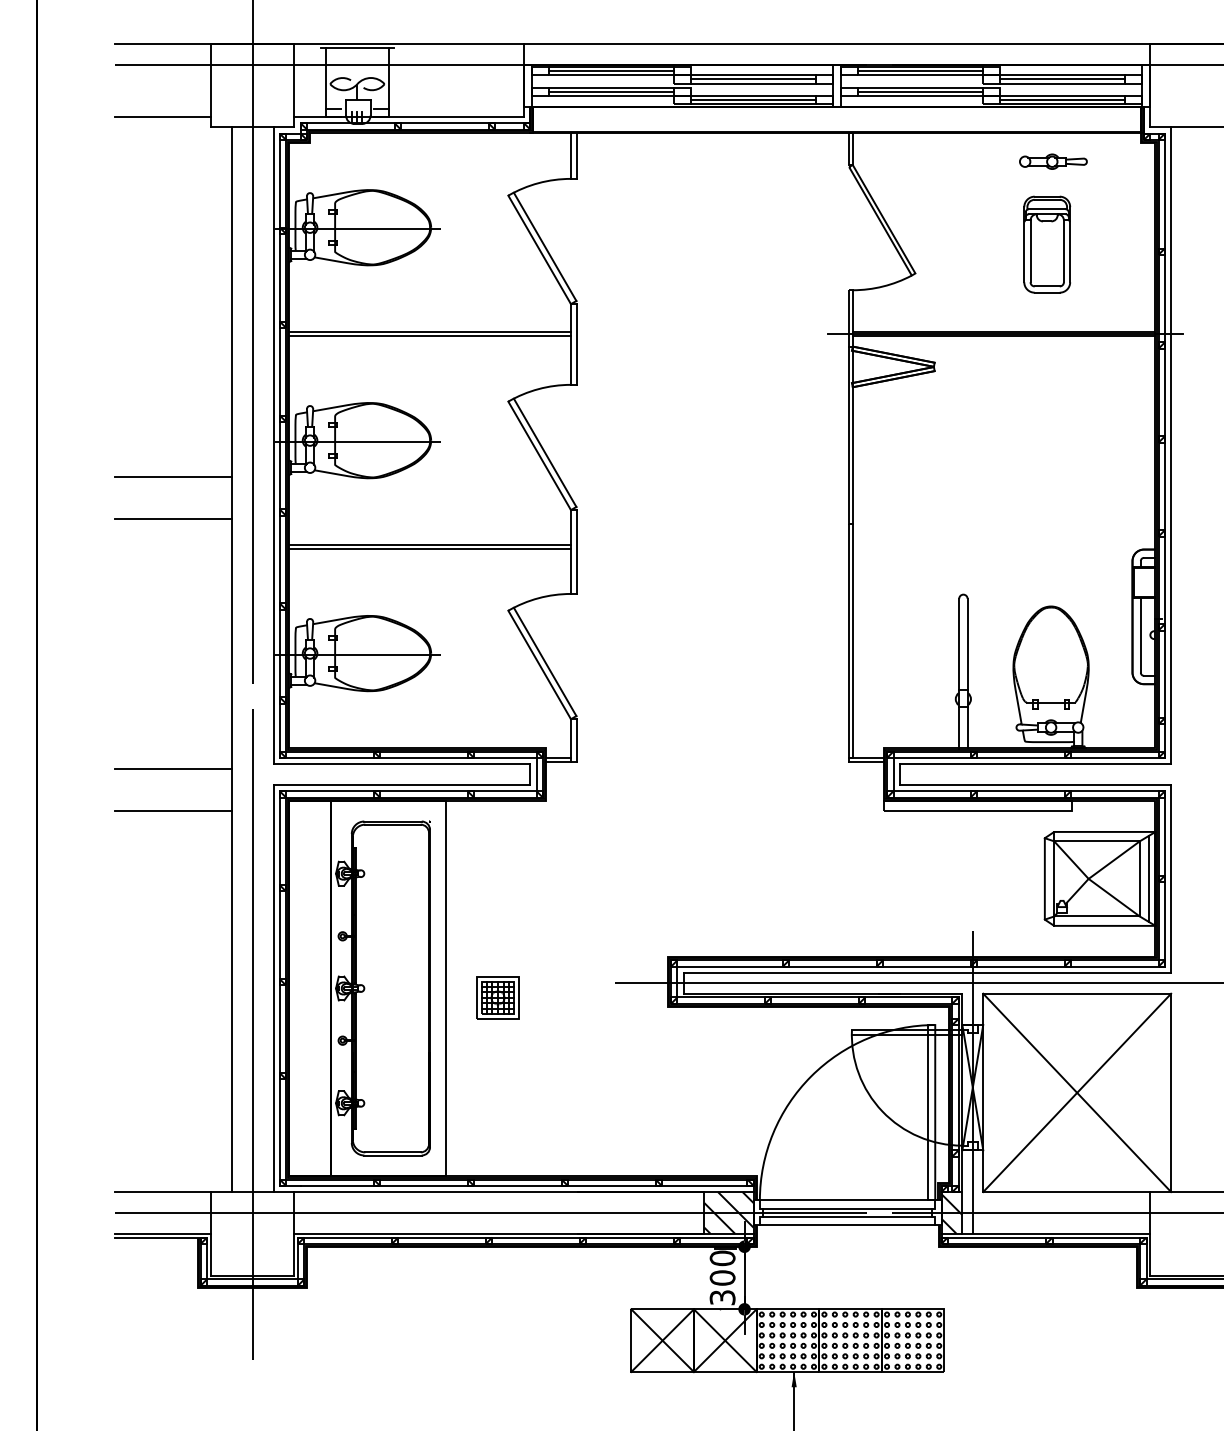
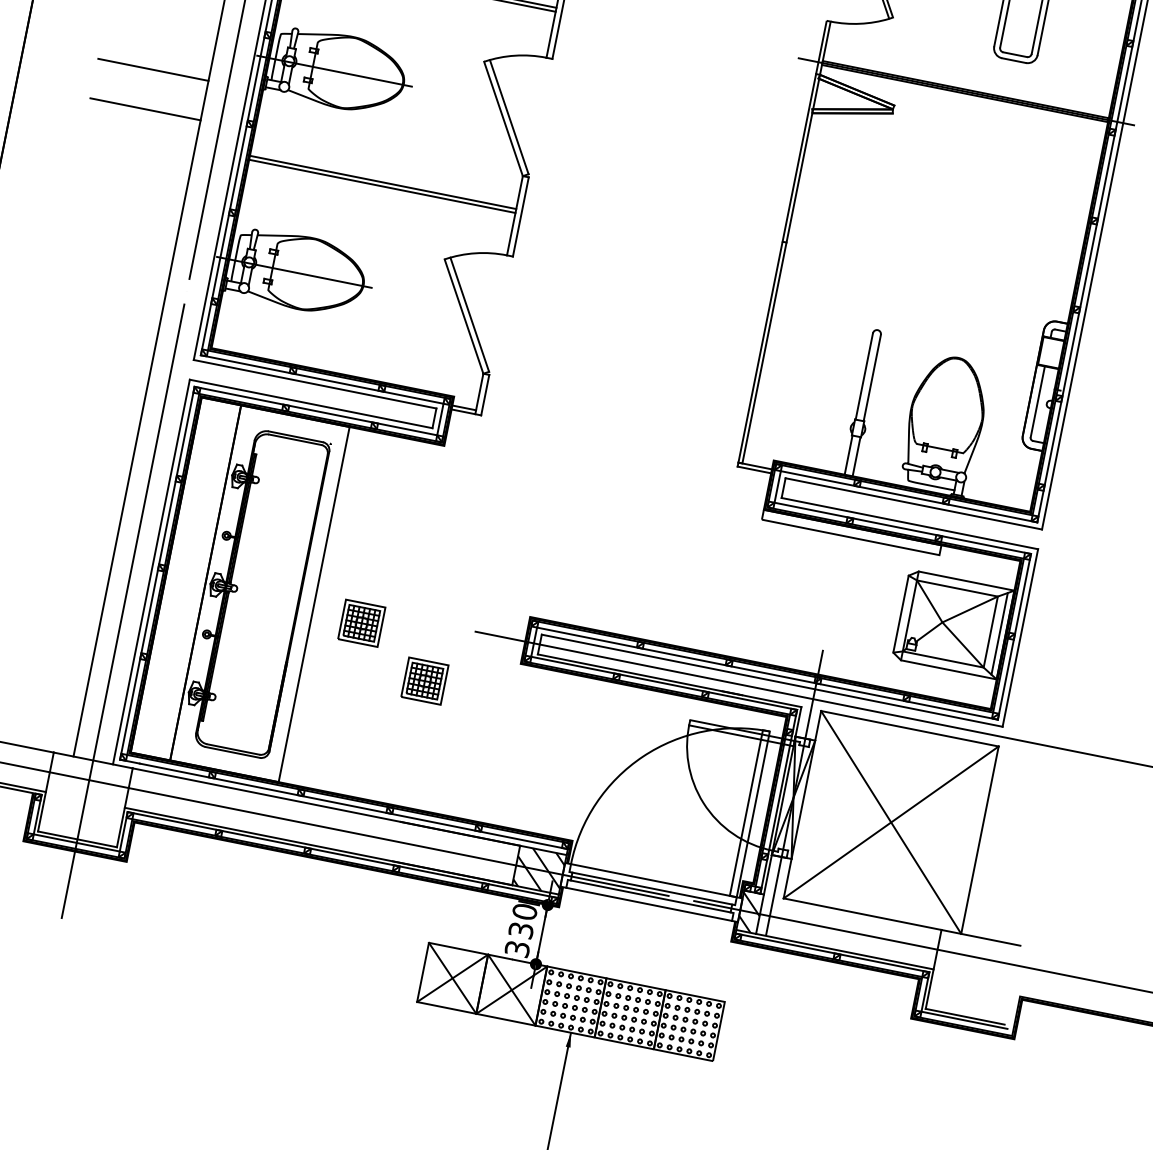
line: (173, 769) -> (98, 346), removed
line: (173, 811) -> (90, 385), removed
part: (573, 1043) -> (424, 680), added
text: (722, 1277) -> (521, 929), 300 -> 330

